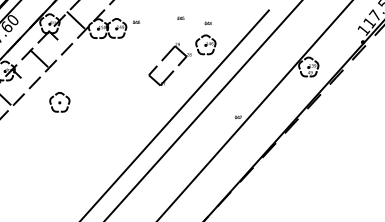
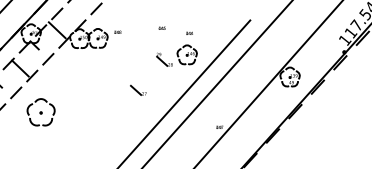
line: (161, 60) -> (142, 70), removed
line: (173, 70) -> (154, 80), removed
part: (59, 102) -> (40, 112), size x1.4

